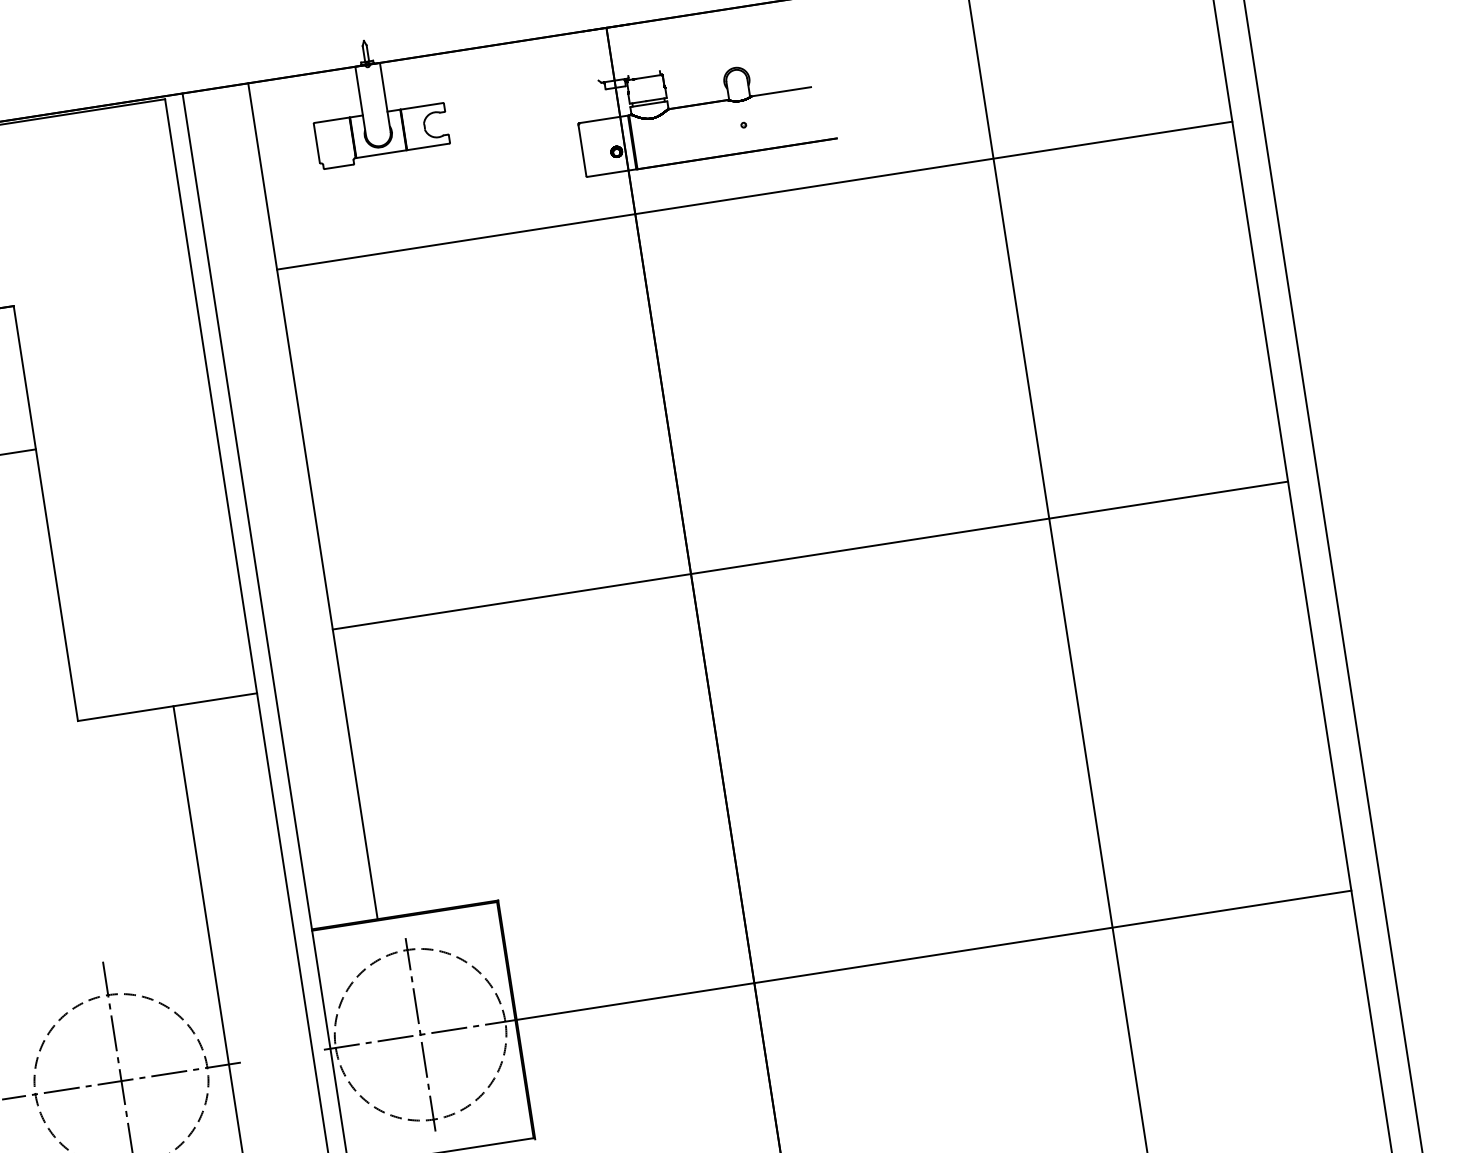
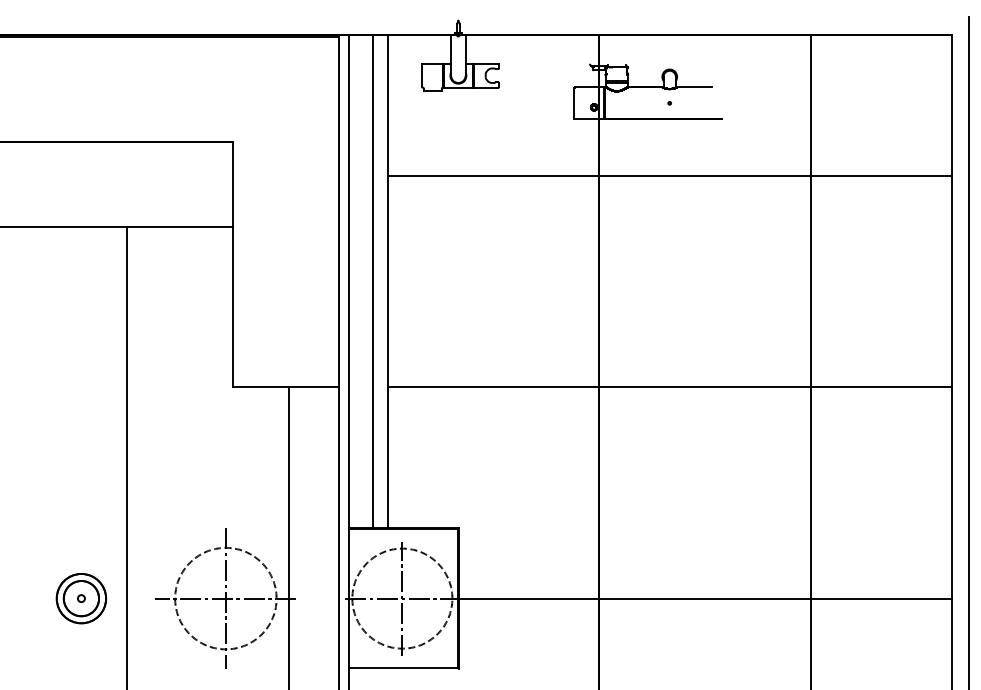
line: (754, 195) -> (669, 175), moved
line: (288, 504) -> (373, 281), added
line: (810, 556) -> (669, 387), moved

